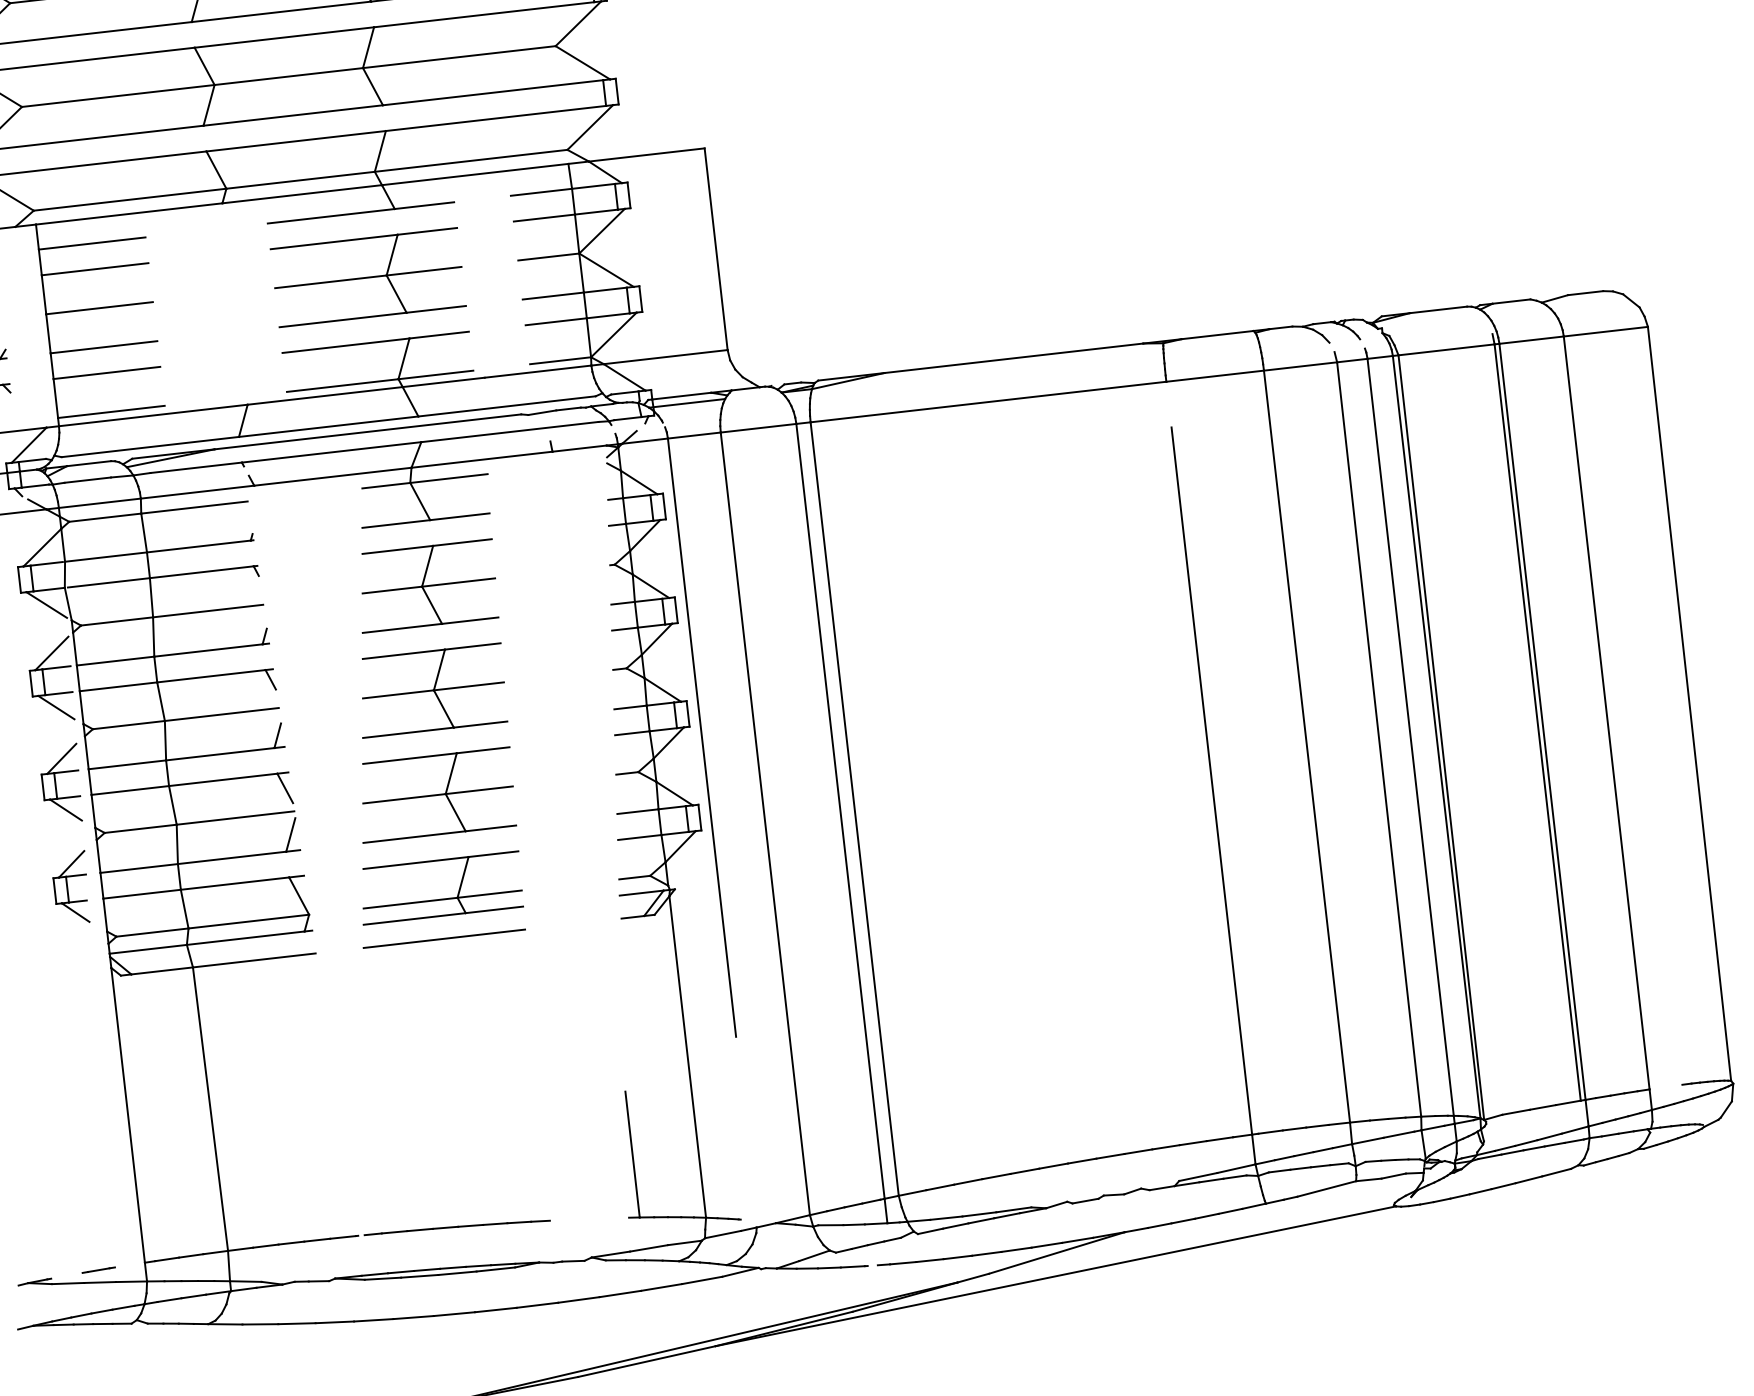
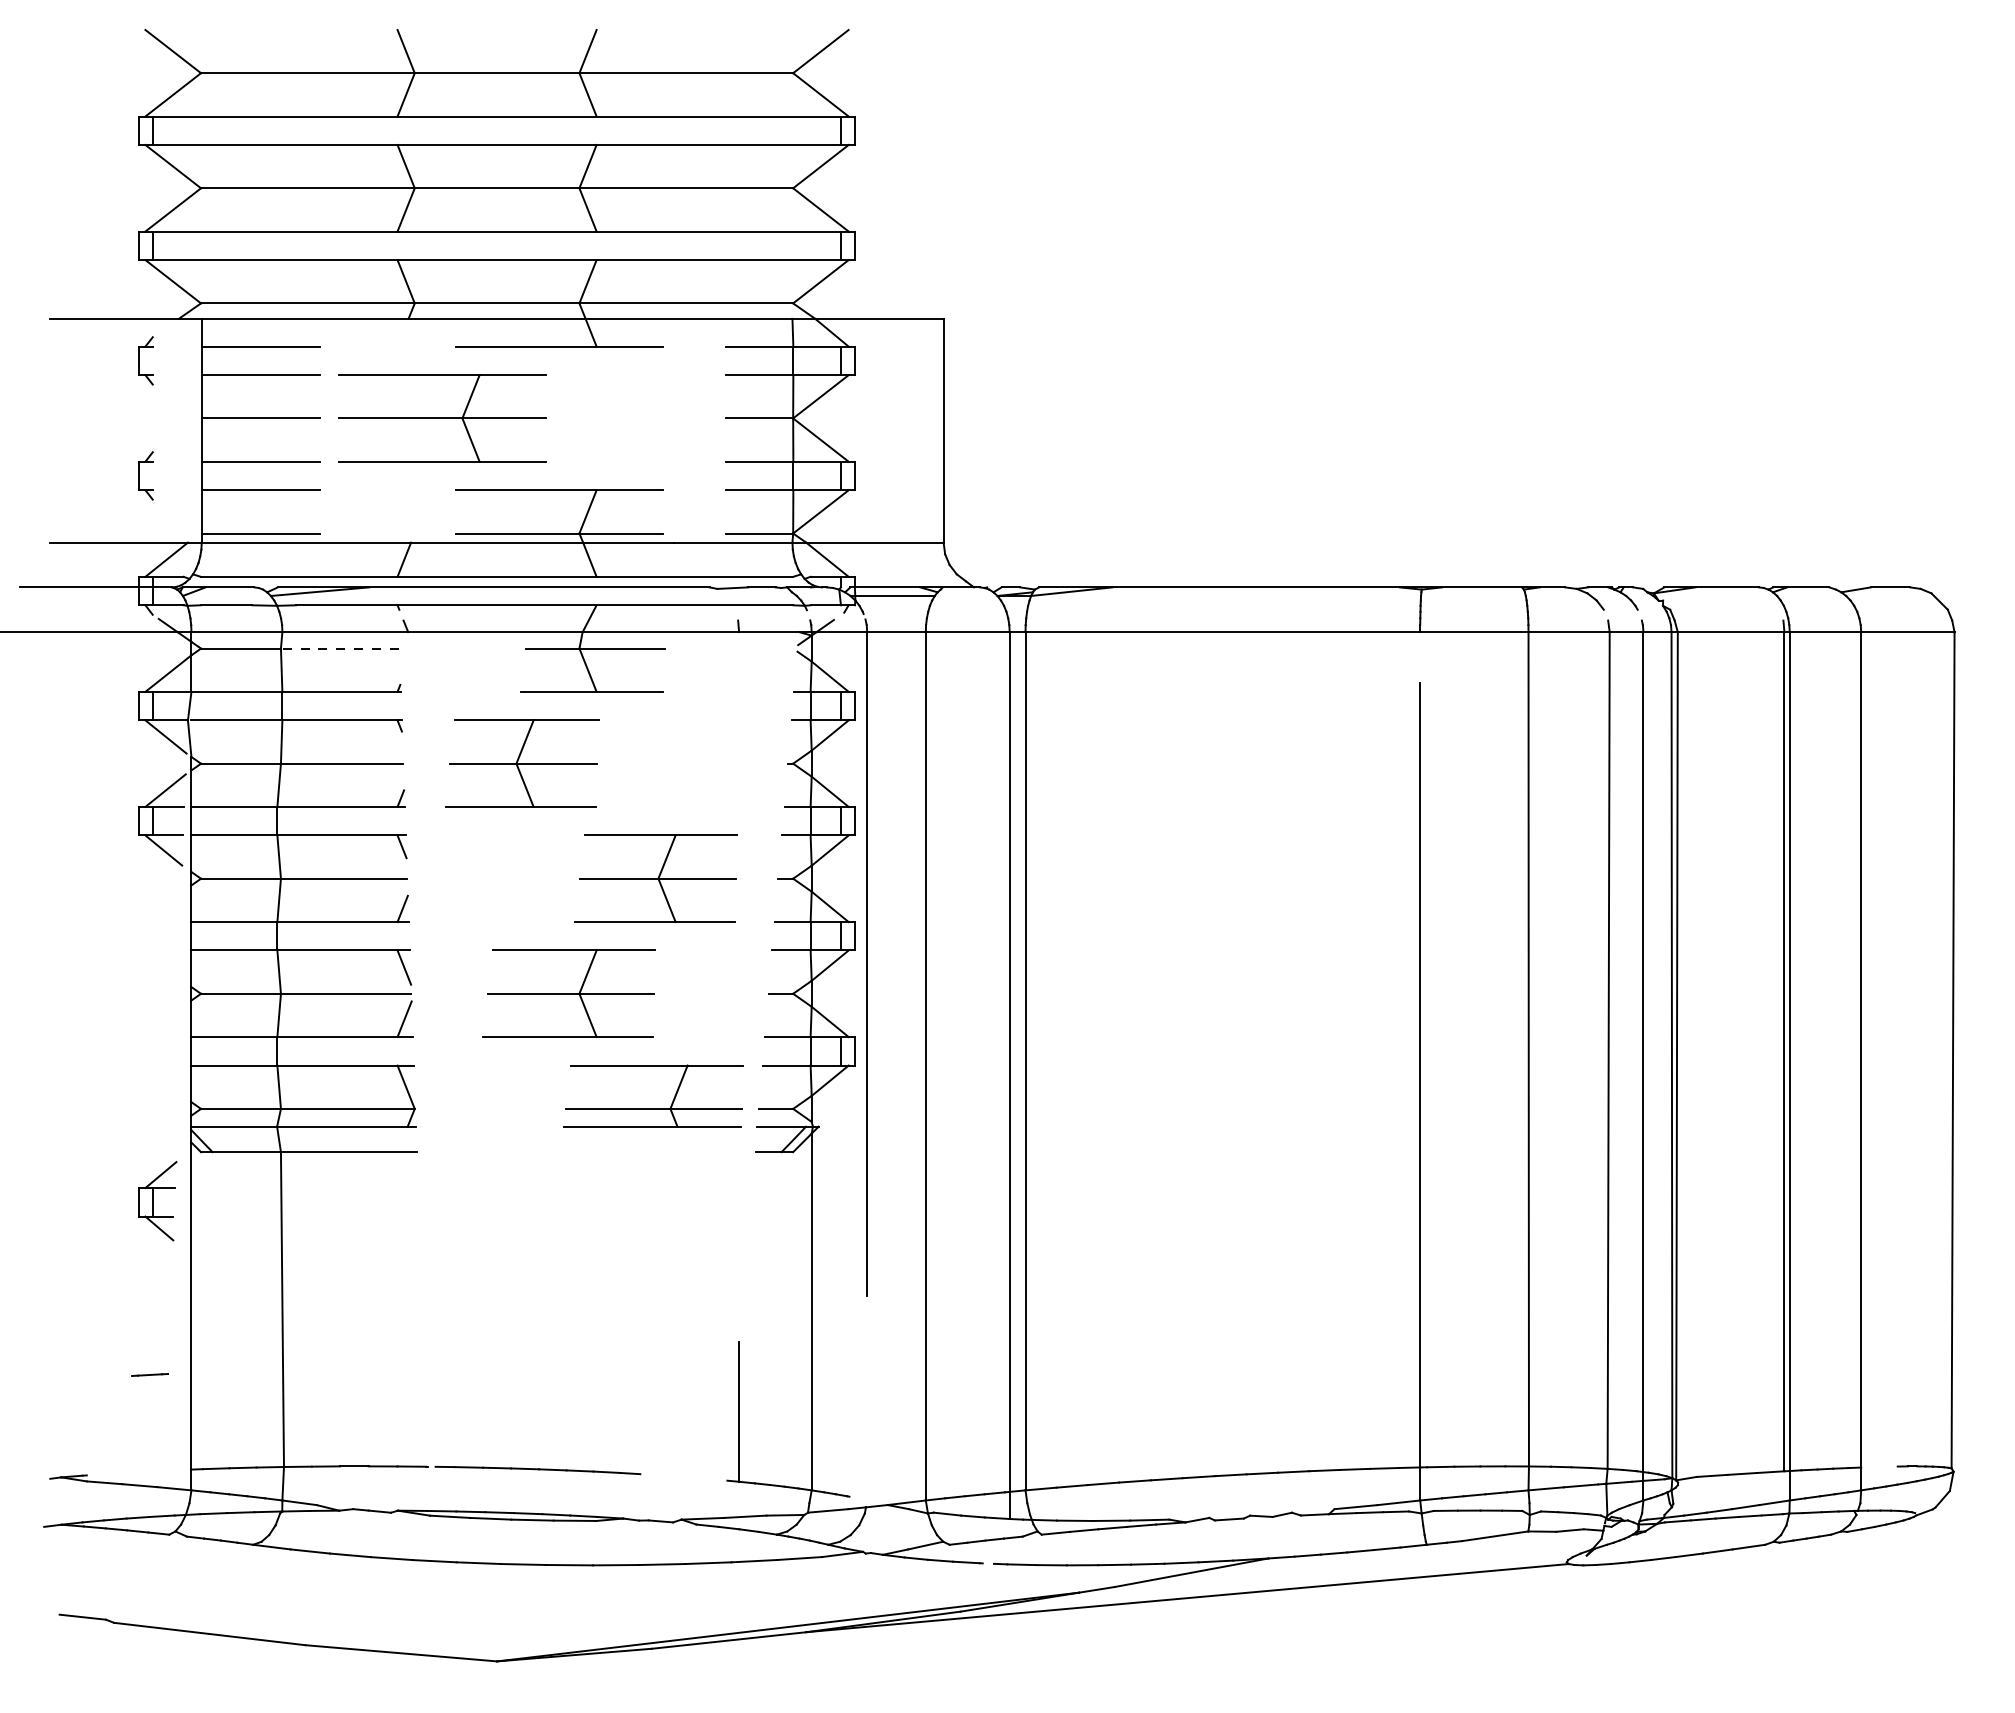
part: (368, 277) -> (442, 418), moved
line: (194, 507) -> (339, 648), solid -> dashed
part: (427, 585) -> (522, 763), moved
part: (431, 690) -> (655, 878), moved
part: (55, 784) -> (153, 934), removed
part: (71, 888) -> (157, 1201), moved
part: (442, 899) -> (653, 1108), moved
line: (444, 939) -> (559, 1152), removed
line: (98, 1269) -> (149, 1374), moved

